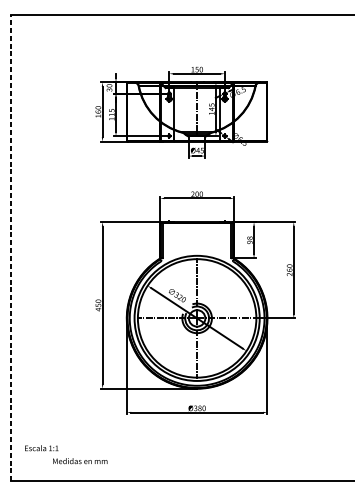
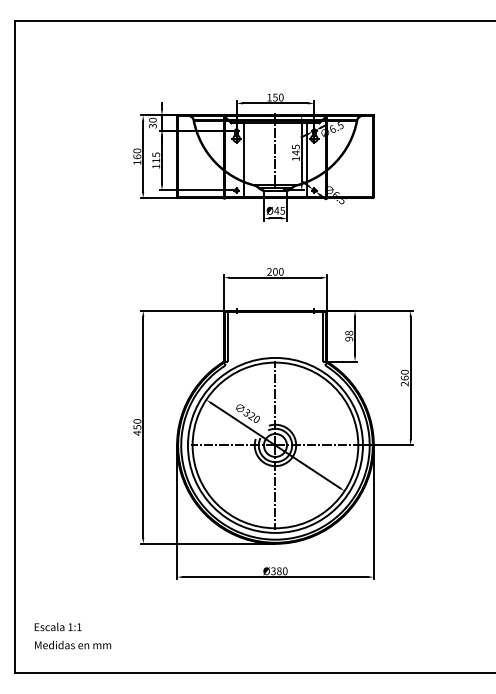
line: (11, 247) -> (15, 346), dashed -> solid
text: (80, 460) -> (73, 644), moved

